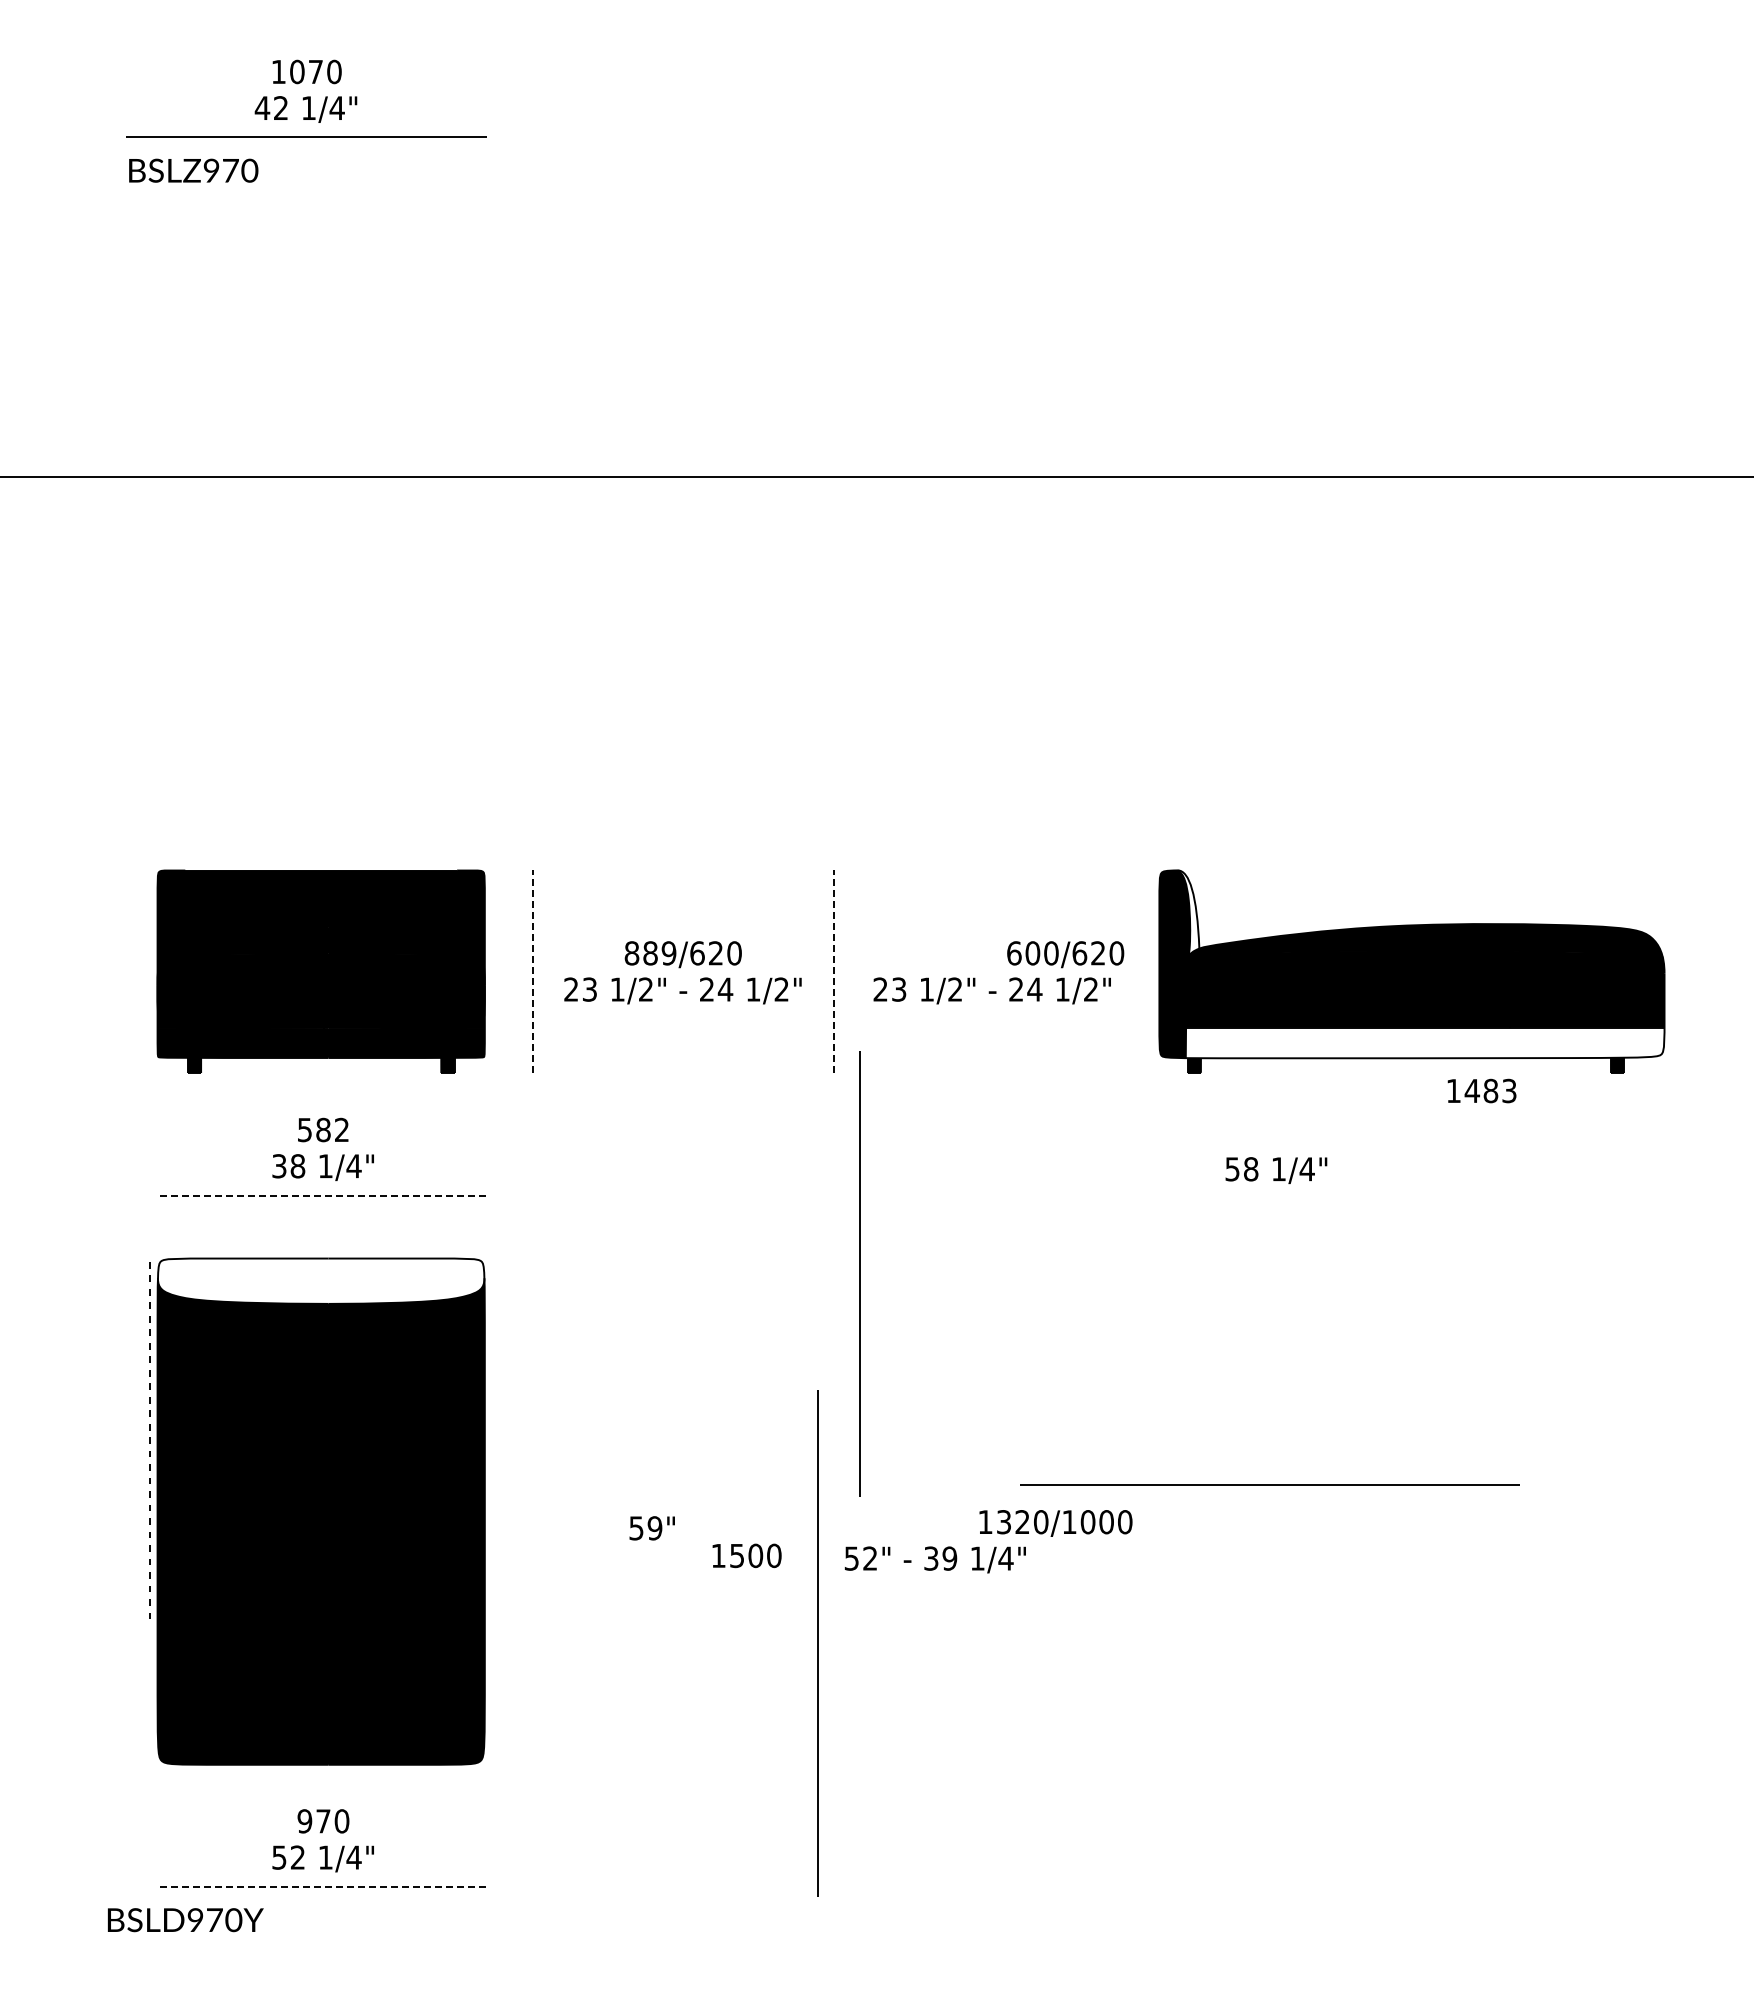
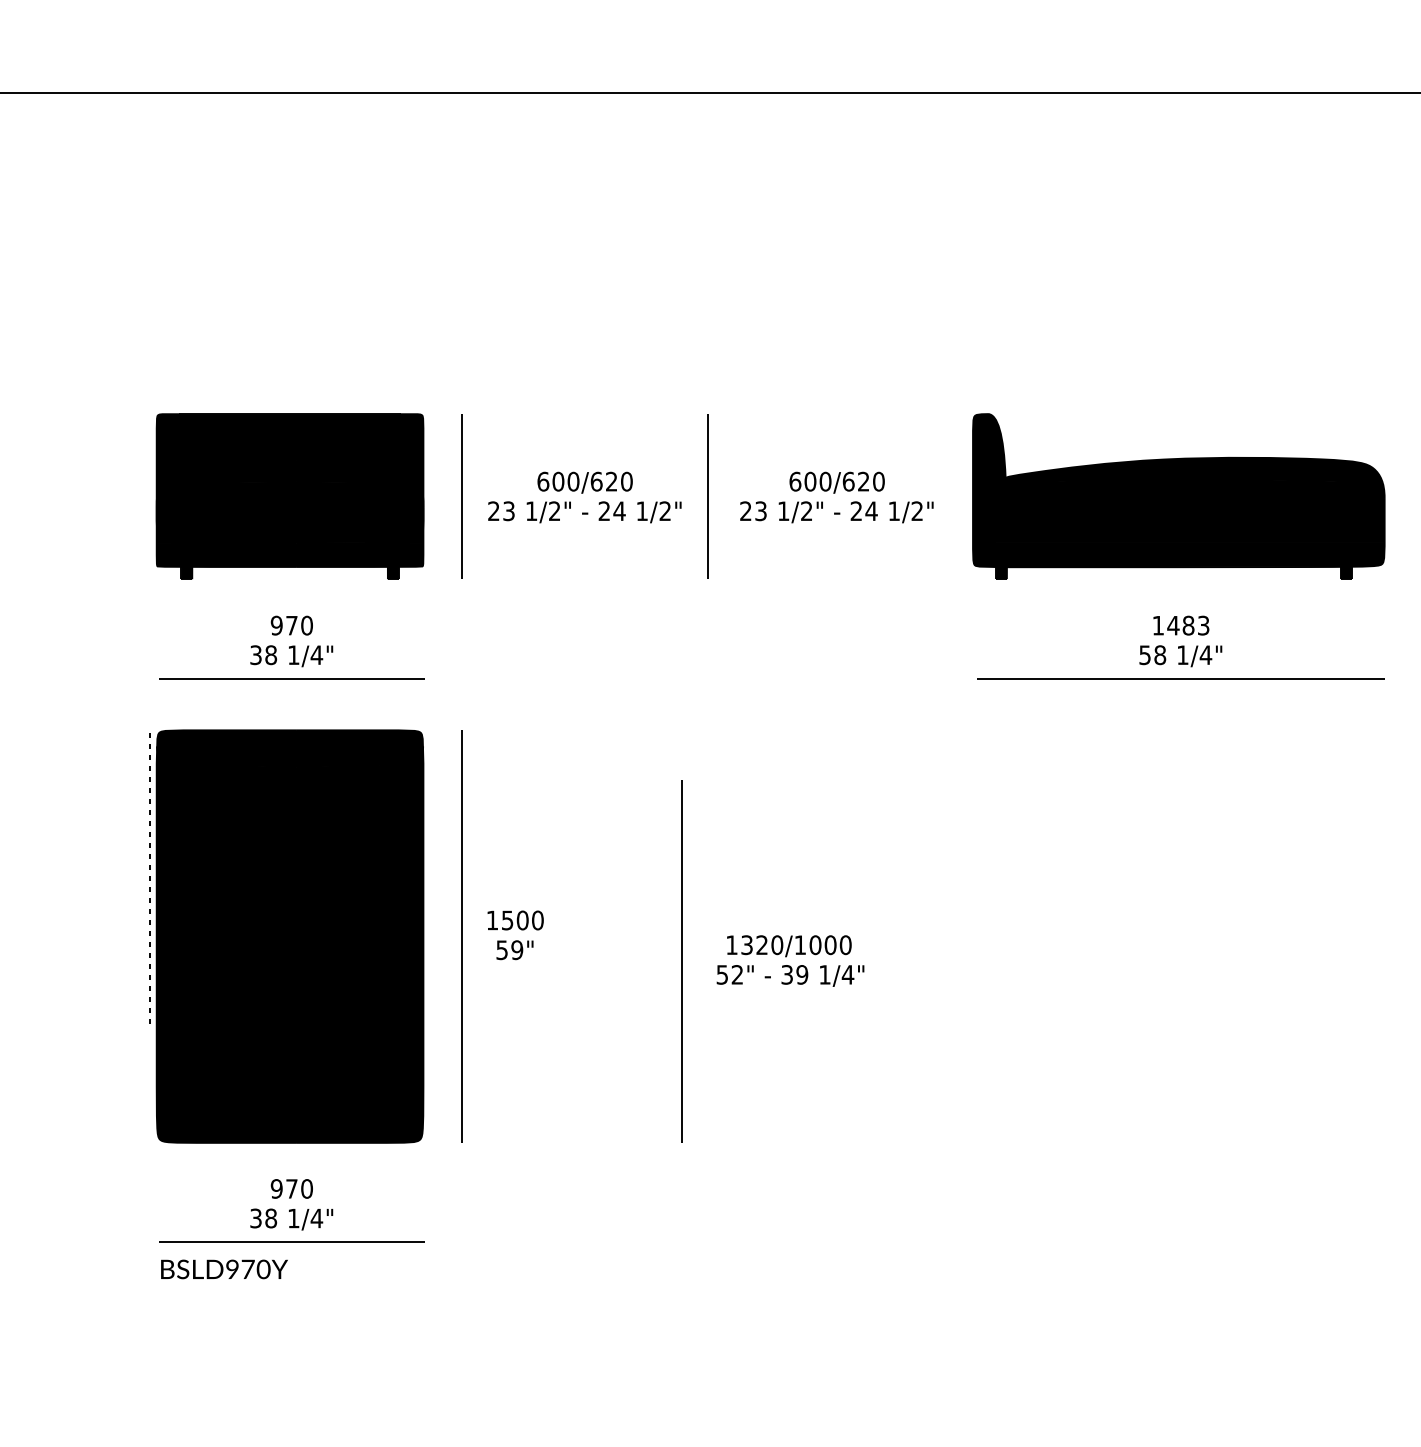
fill: (1188, 913) -> (996, 449), added
text: (650, 953) -> (558, 481), 889/620 -> 600/620
text: (1065, 954) -> (837, 482), moved
line: (532, 971) -> (462, 496), dashed -> solid
line: (834, 971) -> (708, 496), dashed -> solid
fill: (1424, 1042) -> (1189, 554), added
text: (1481, 1090) -> (1180, 625), moved
text: (323, 1129) -> (291, 625), 582 -> 970
text: (1276, 1170) -> (1180, 656), moved
line: (323, 1195) -> (291, 679), dashed -> solid
line: (859, 1273) -> (681, 960), moved
fill: (320, 1280) -> (289, 748), added
line: (1269, 1484) -> (1180, 679), moved
text: (1055, 1523) -> (788, 946), moved
text: (651, 1528) -> (514, 950), moved
text: (746, 1555) -> (515, 920), moved
line: (817, 1643) -> (462, 936), moved
text: (289, 1857) -> (264, 1218), 52 -> 38
line: (323, 1886) -> (291, 1242), dashed -> solid
text: (185, 1920) -> (224, 1269), moved

